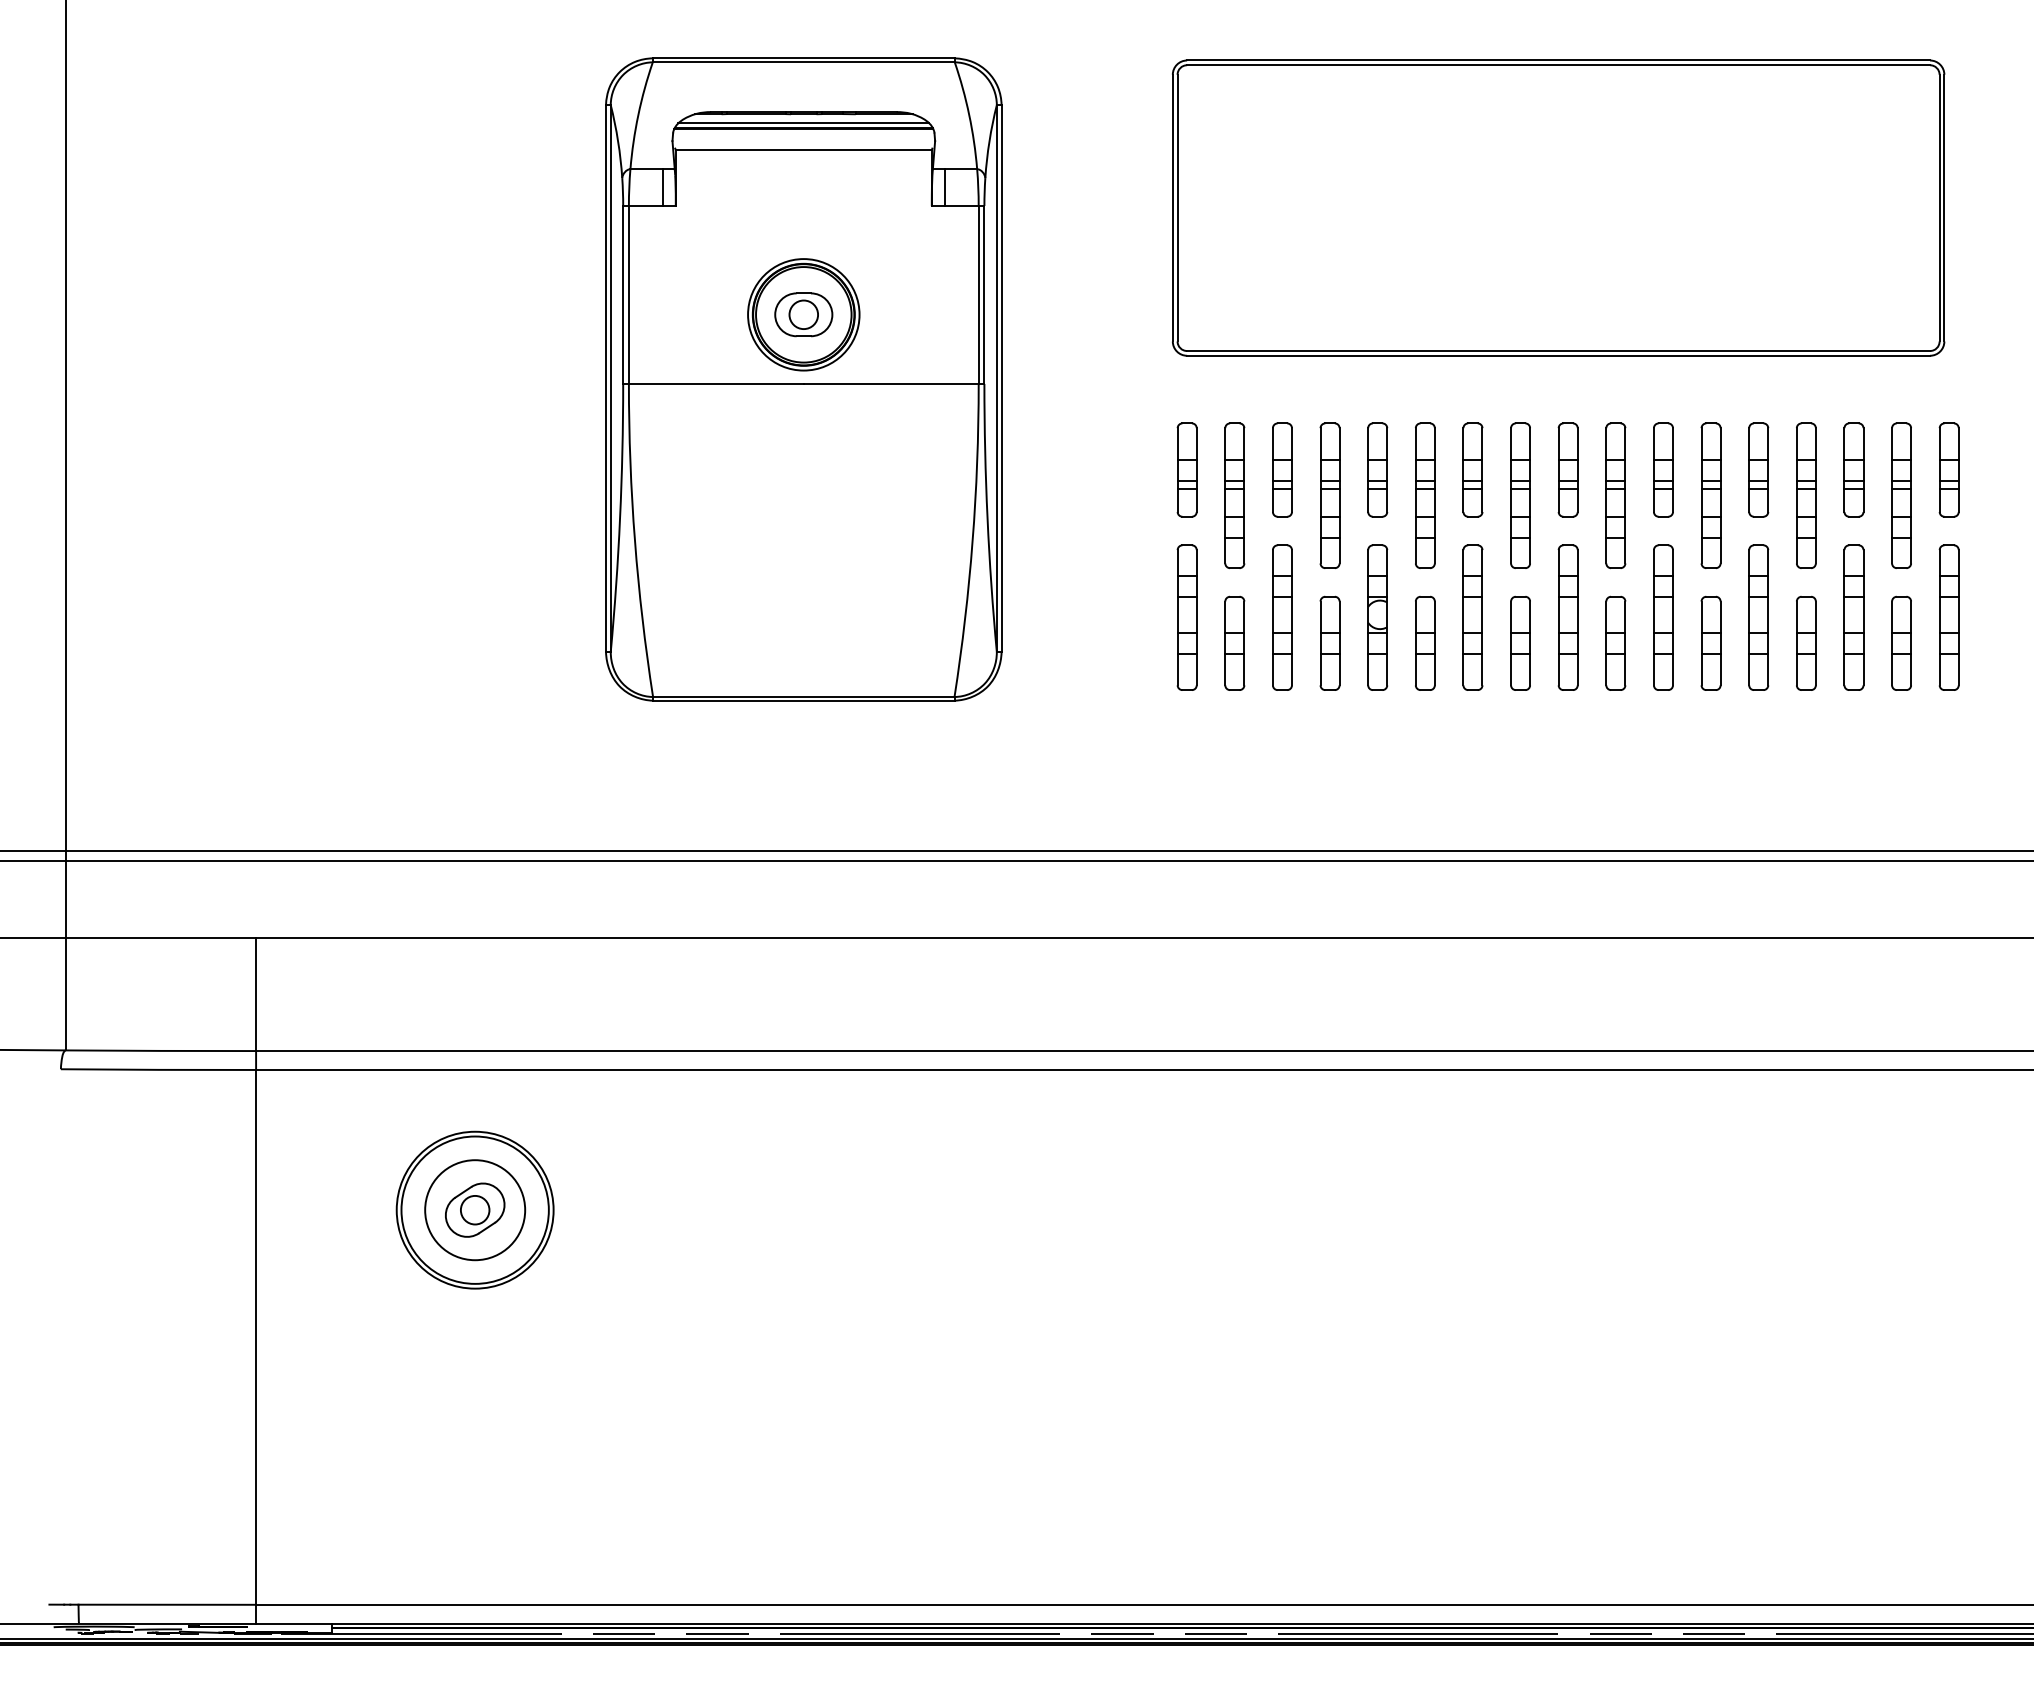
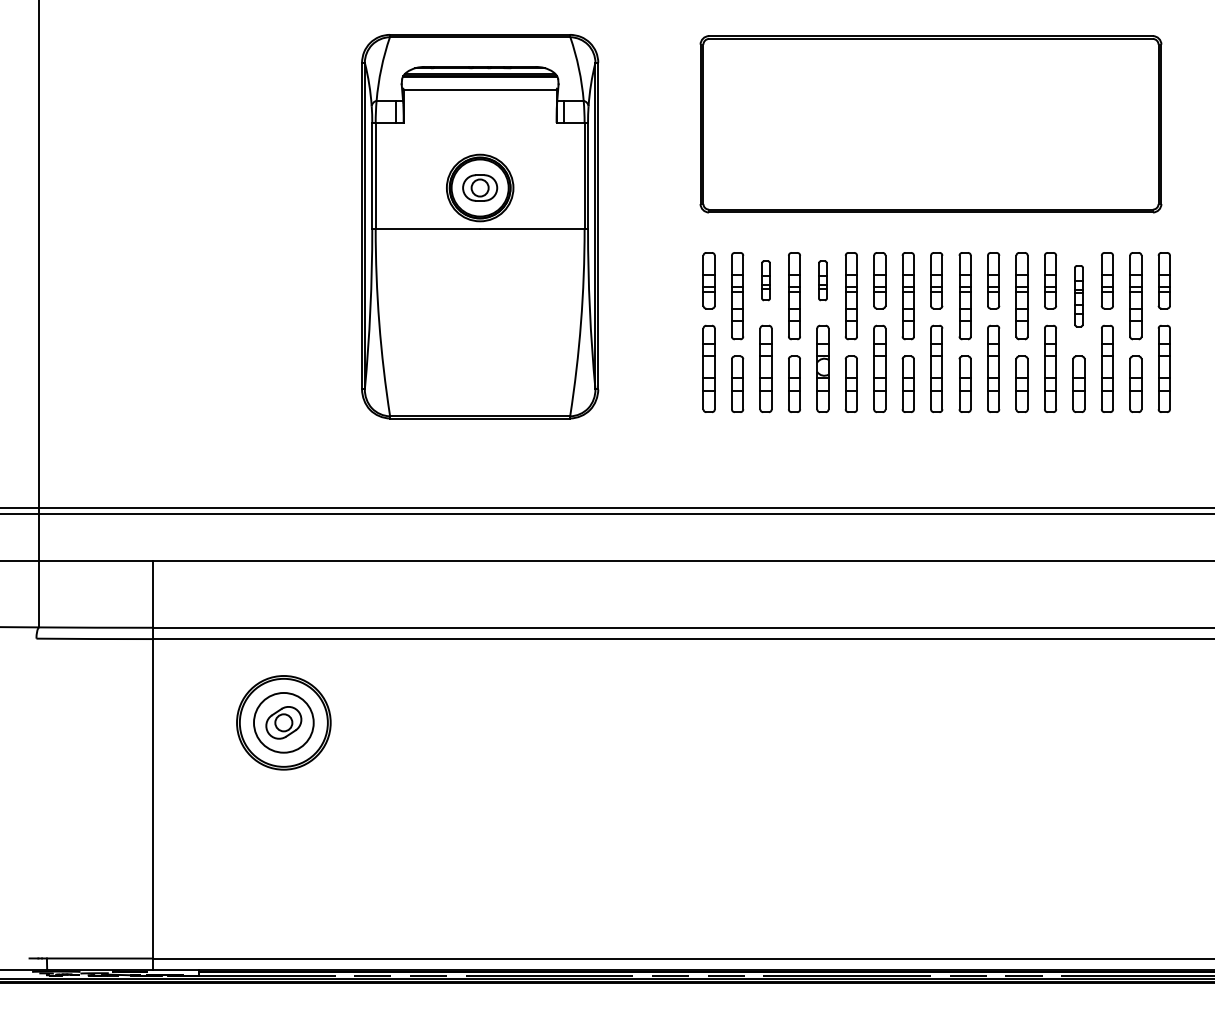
part: (1281, 469) -> (765, 280), size x0.7
part: (1376, 469) -> (822, 280), size x0.7
part: (1805, 496) -> (1078, 296), size x0.7

